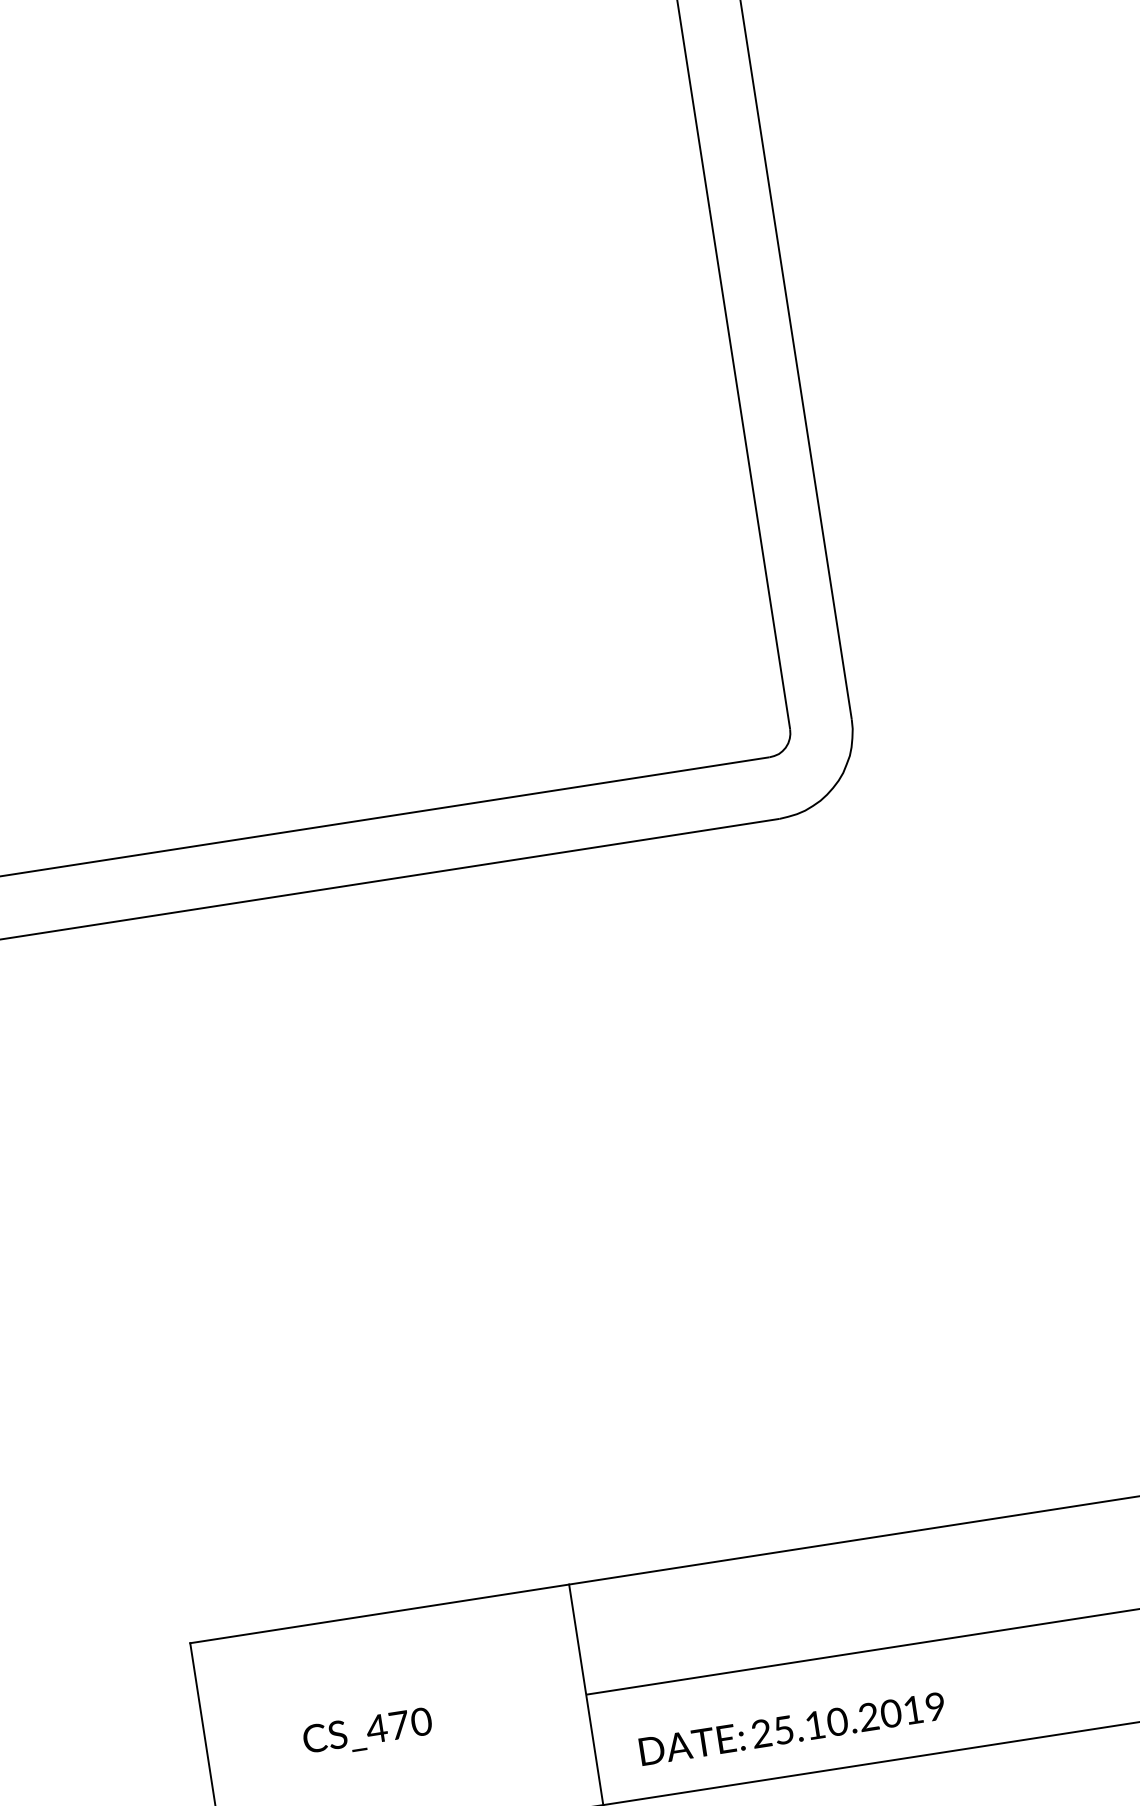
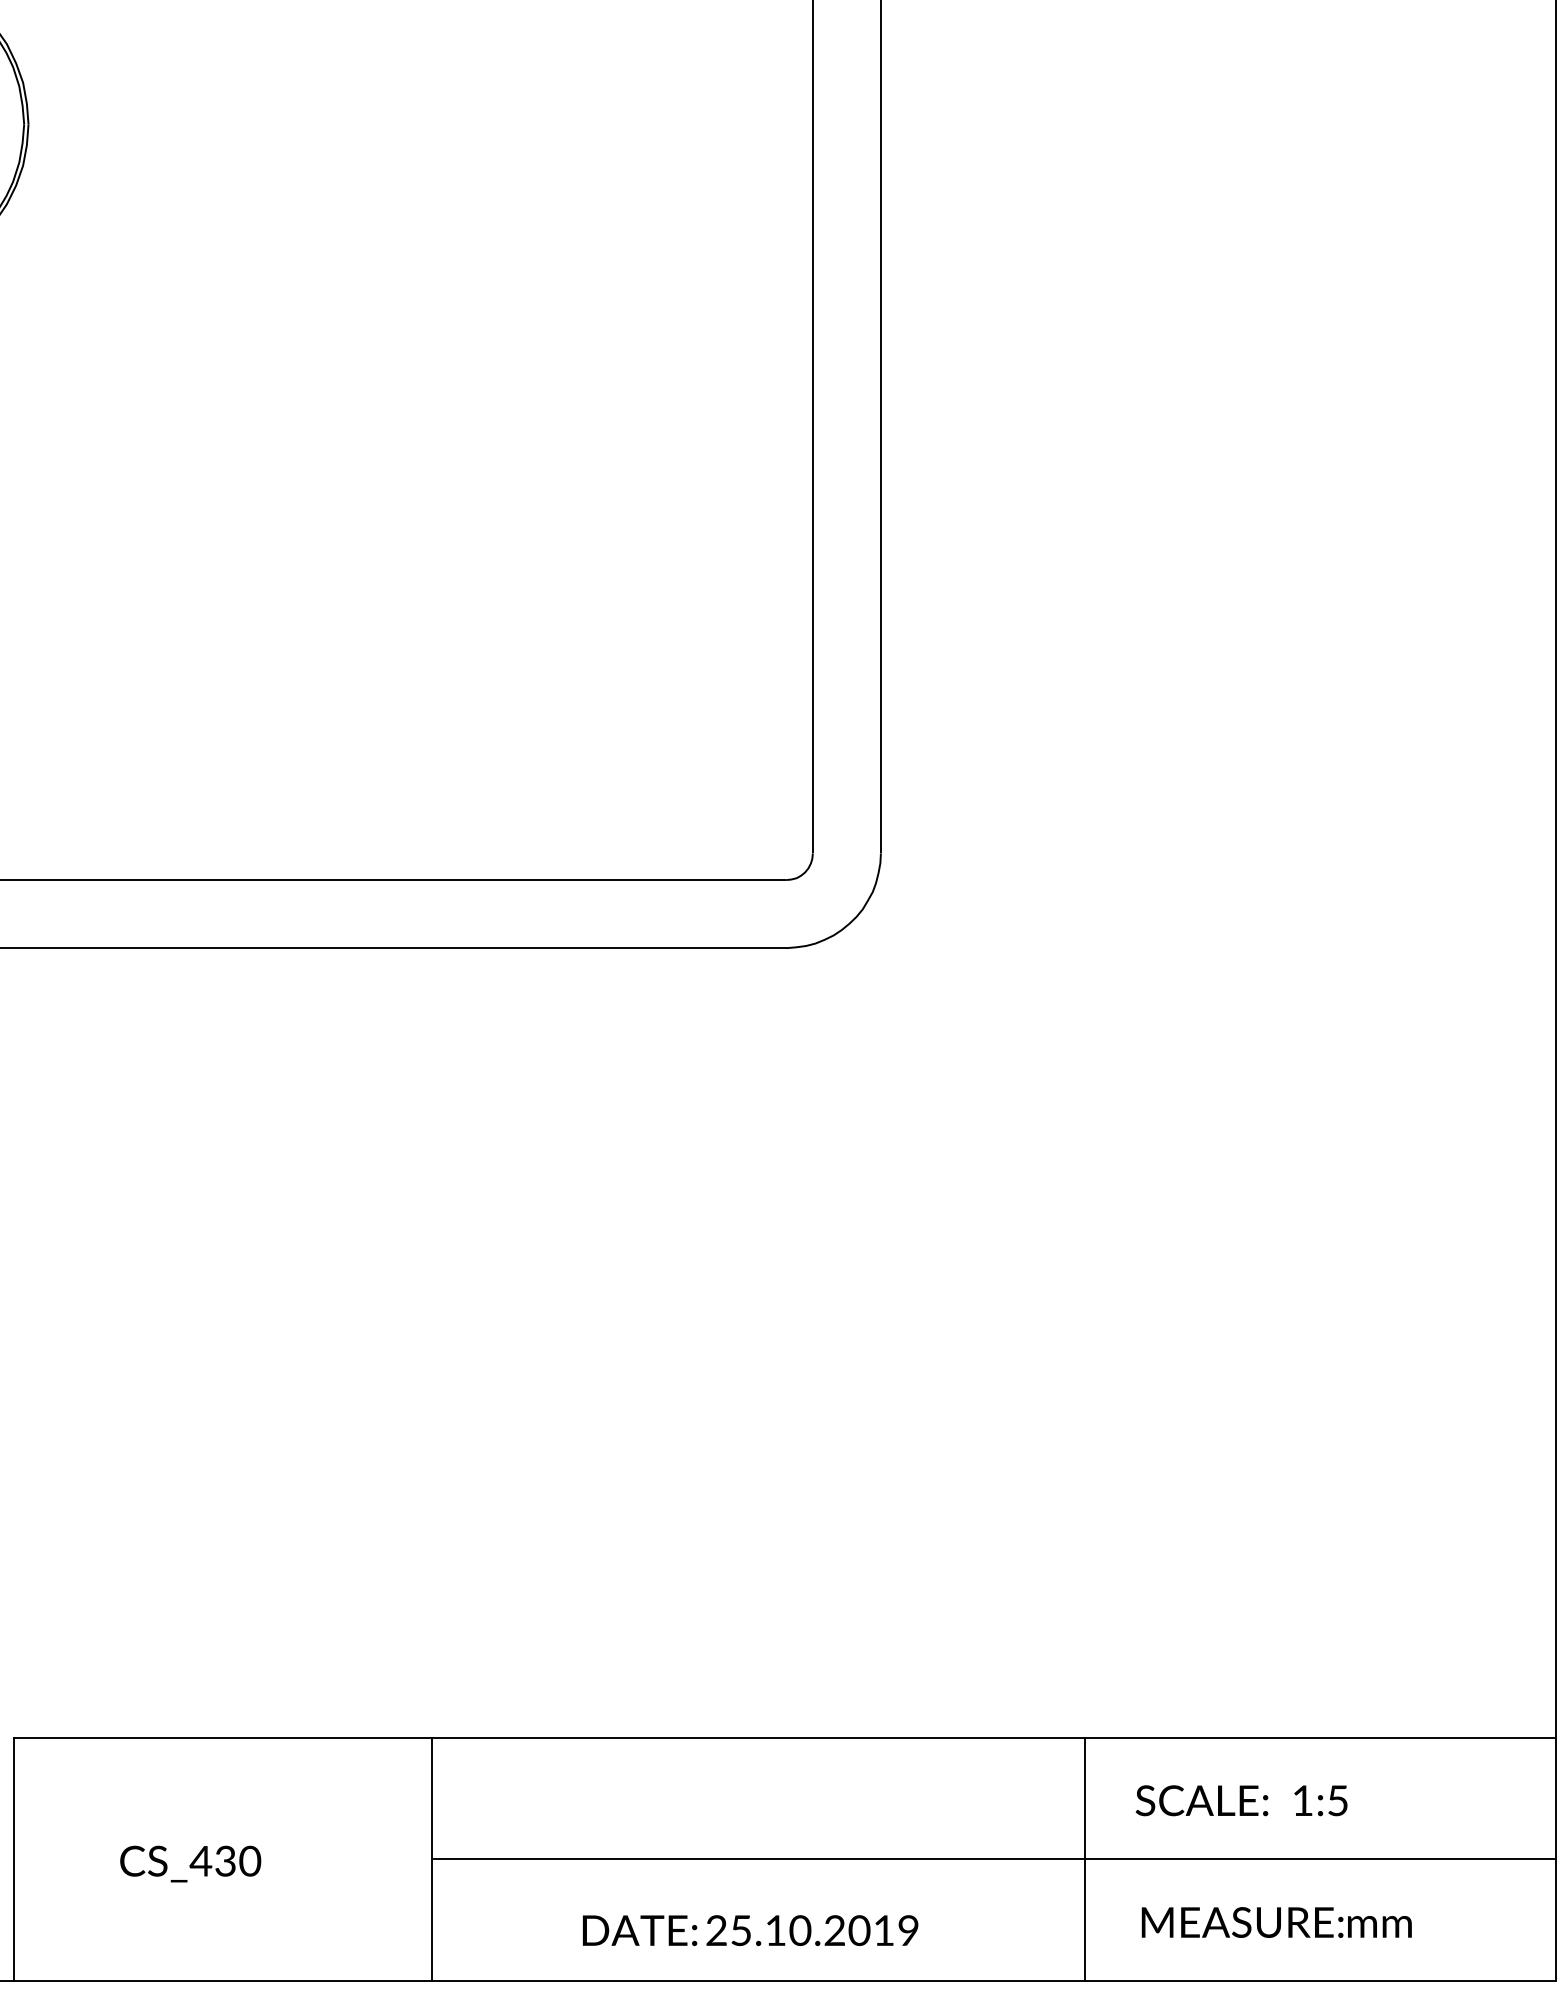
text: (399, 1724) -> (225, 1860), CS_470 -> CS_430
text: (792, 1728) -> (750, 1930), moved

